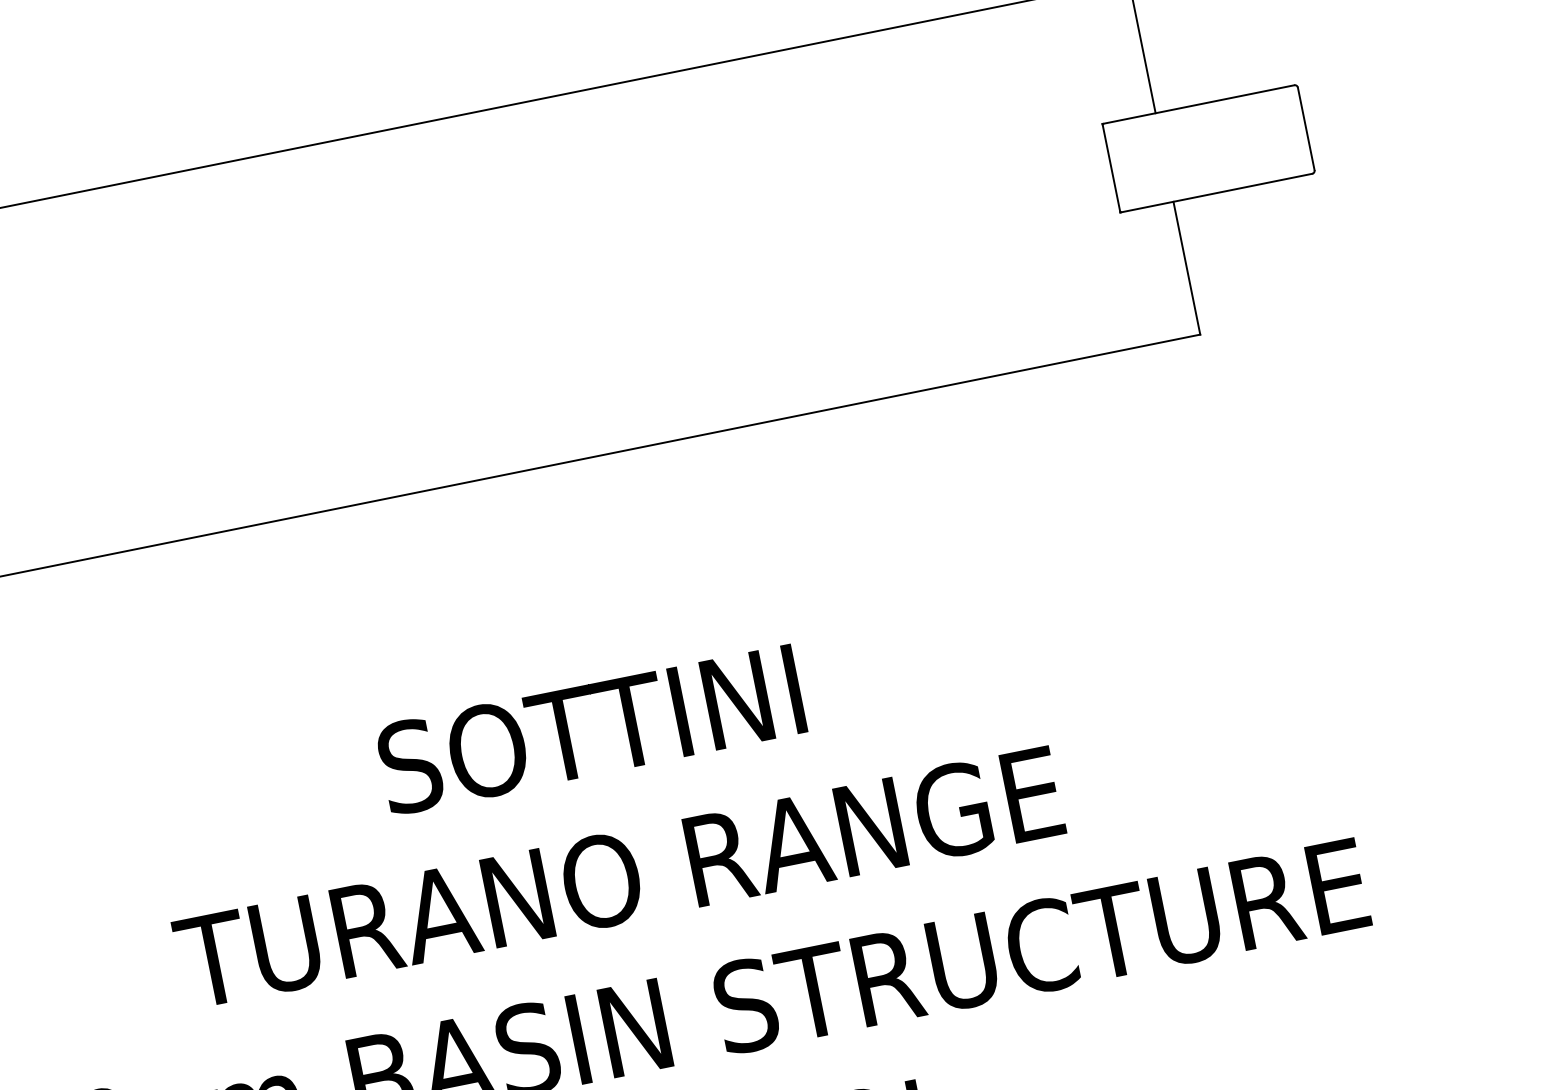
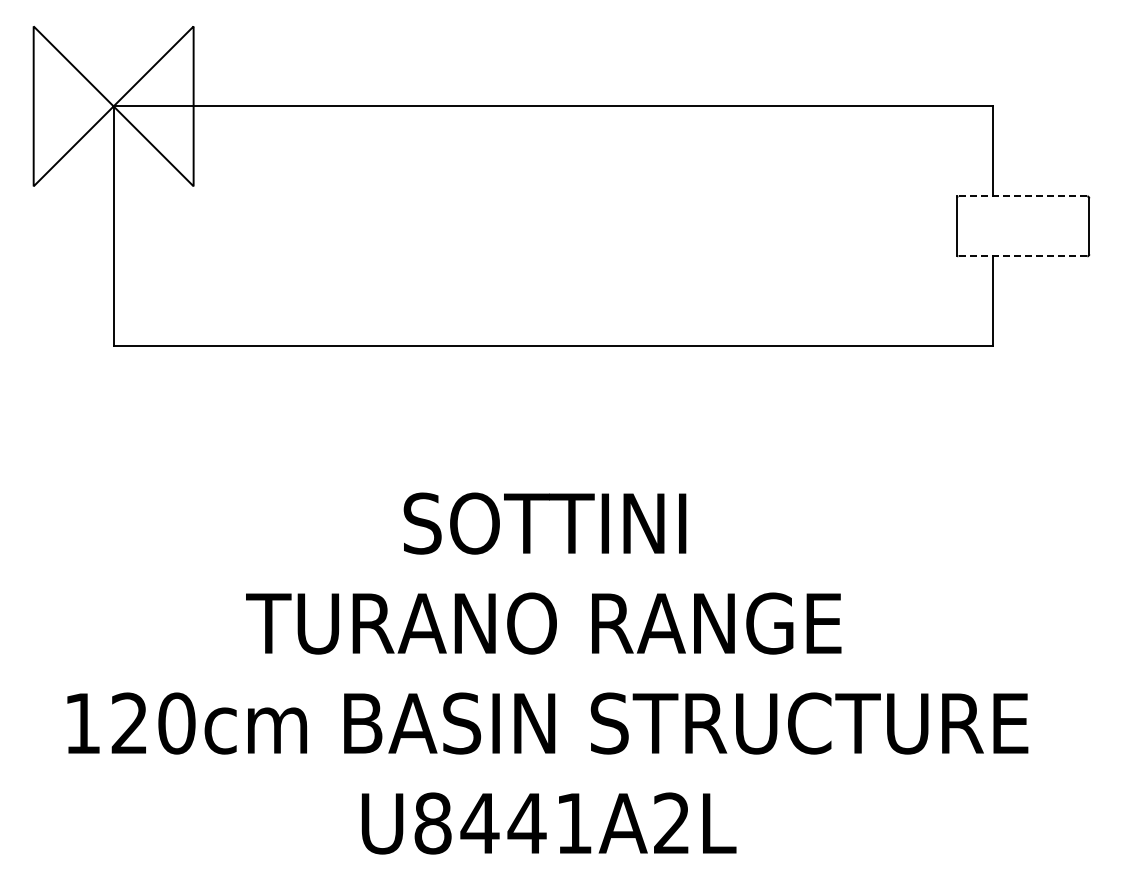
line: (1198, 104) -> (1022, 196), solid -> dashed
line: (1216, 193) -> (1022, 256), solid -> dashed

